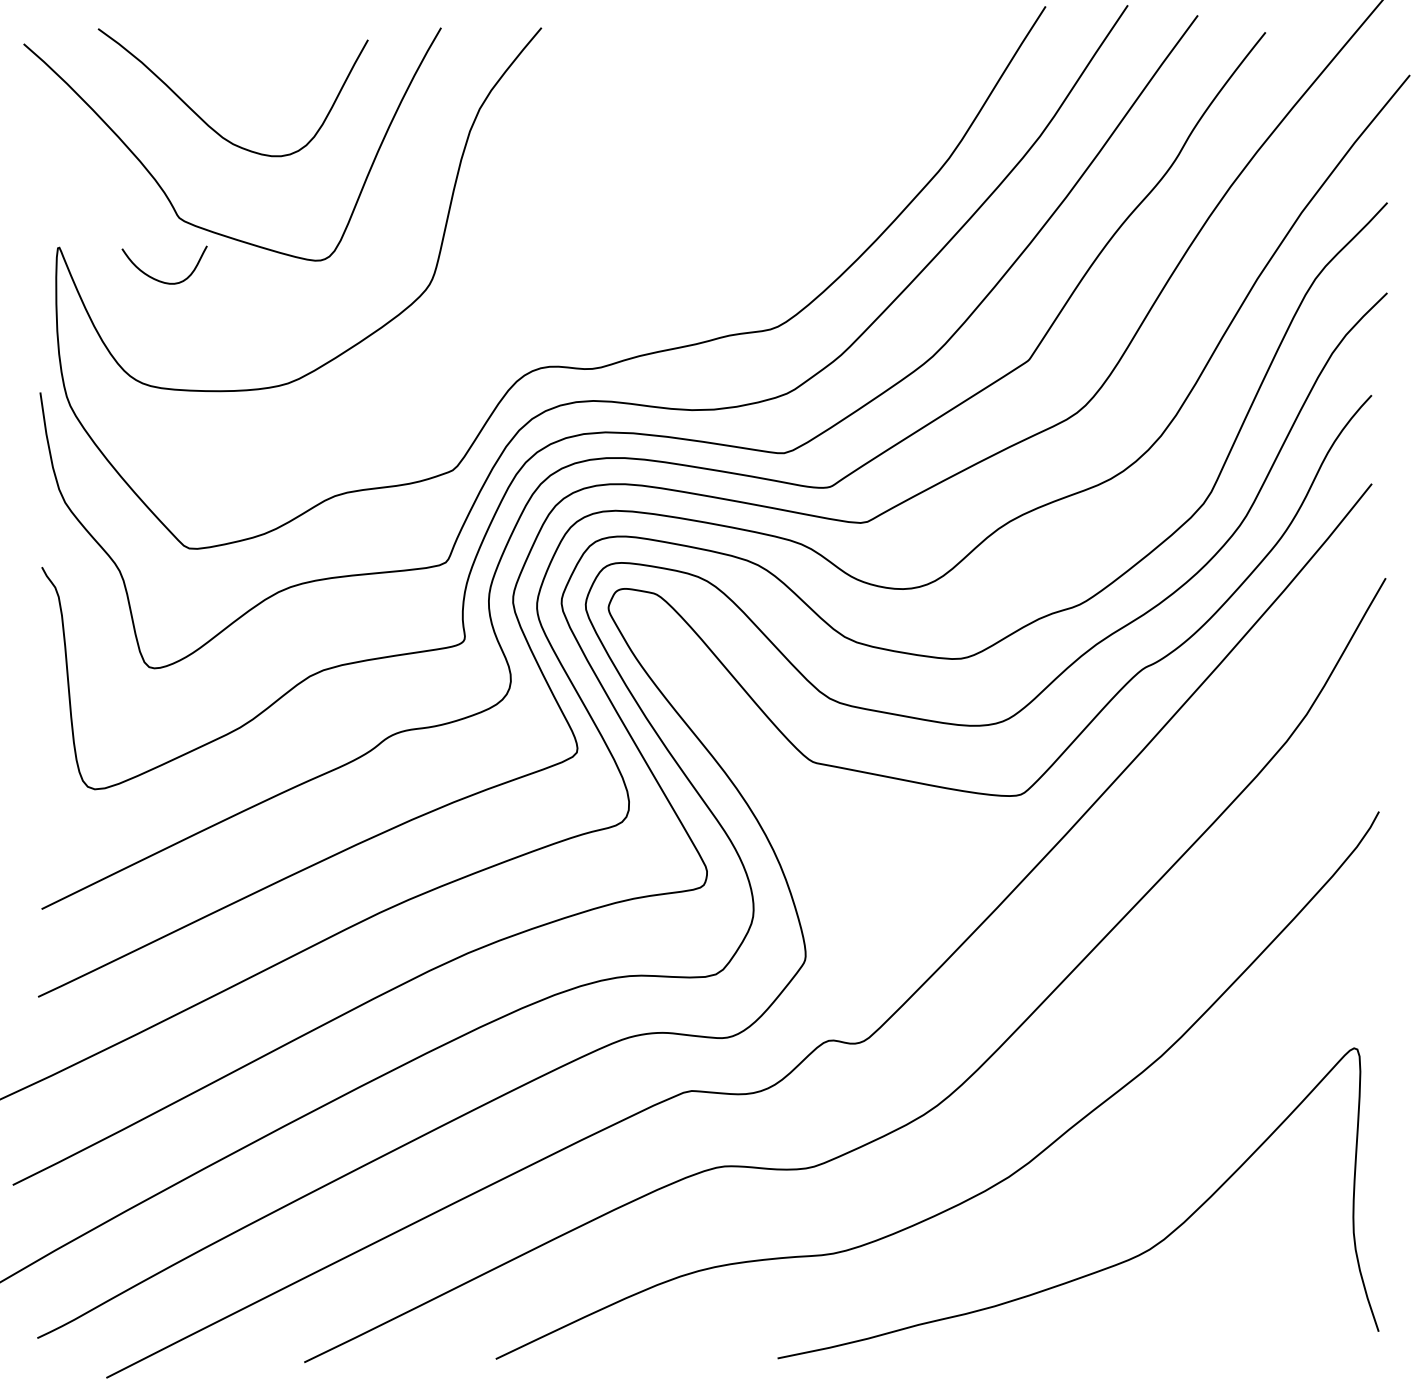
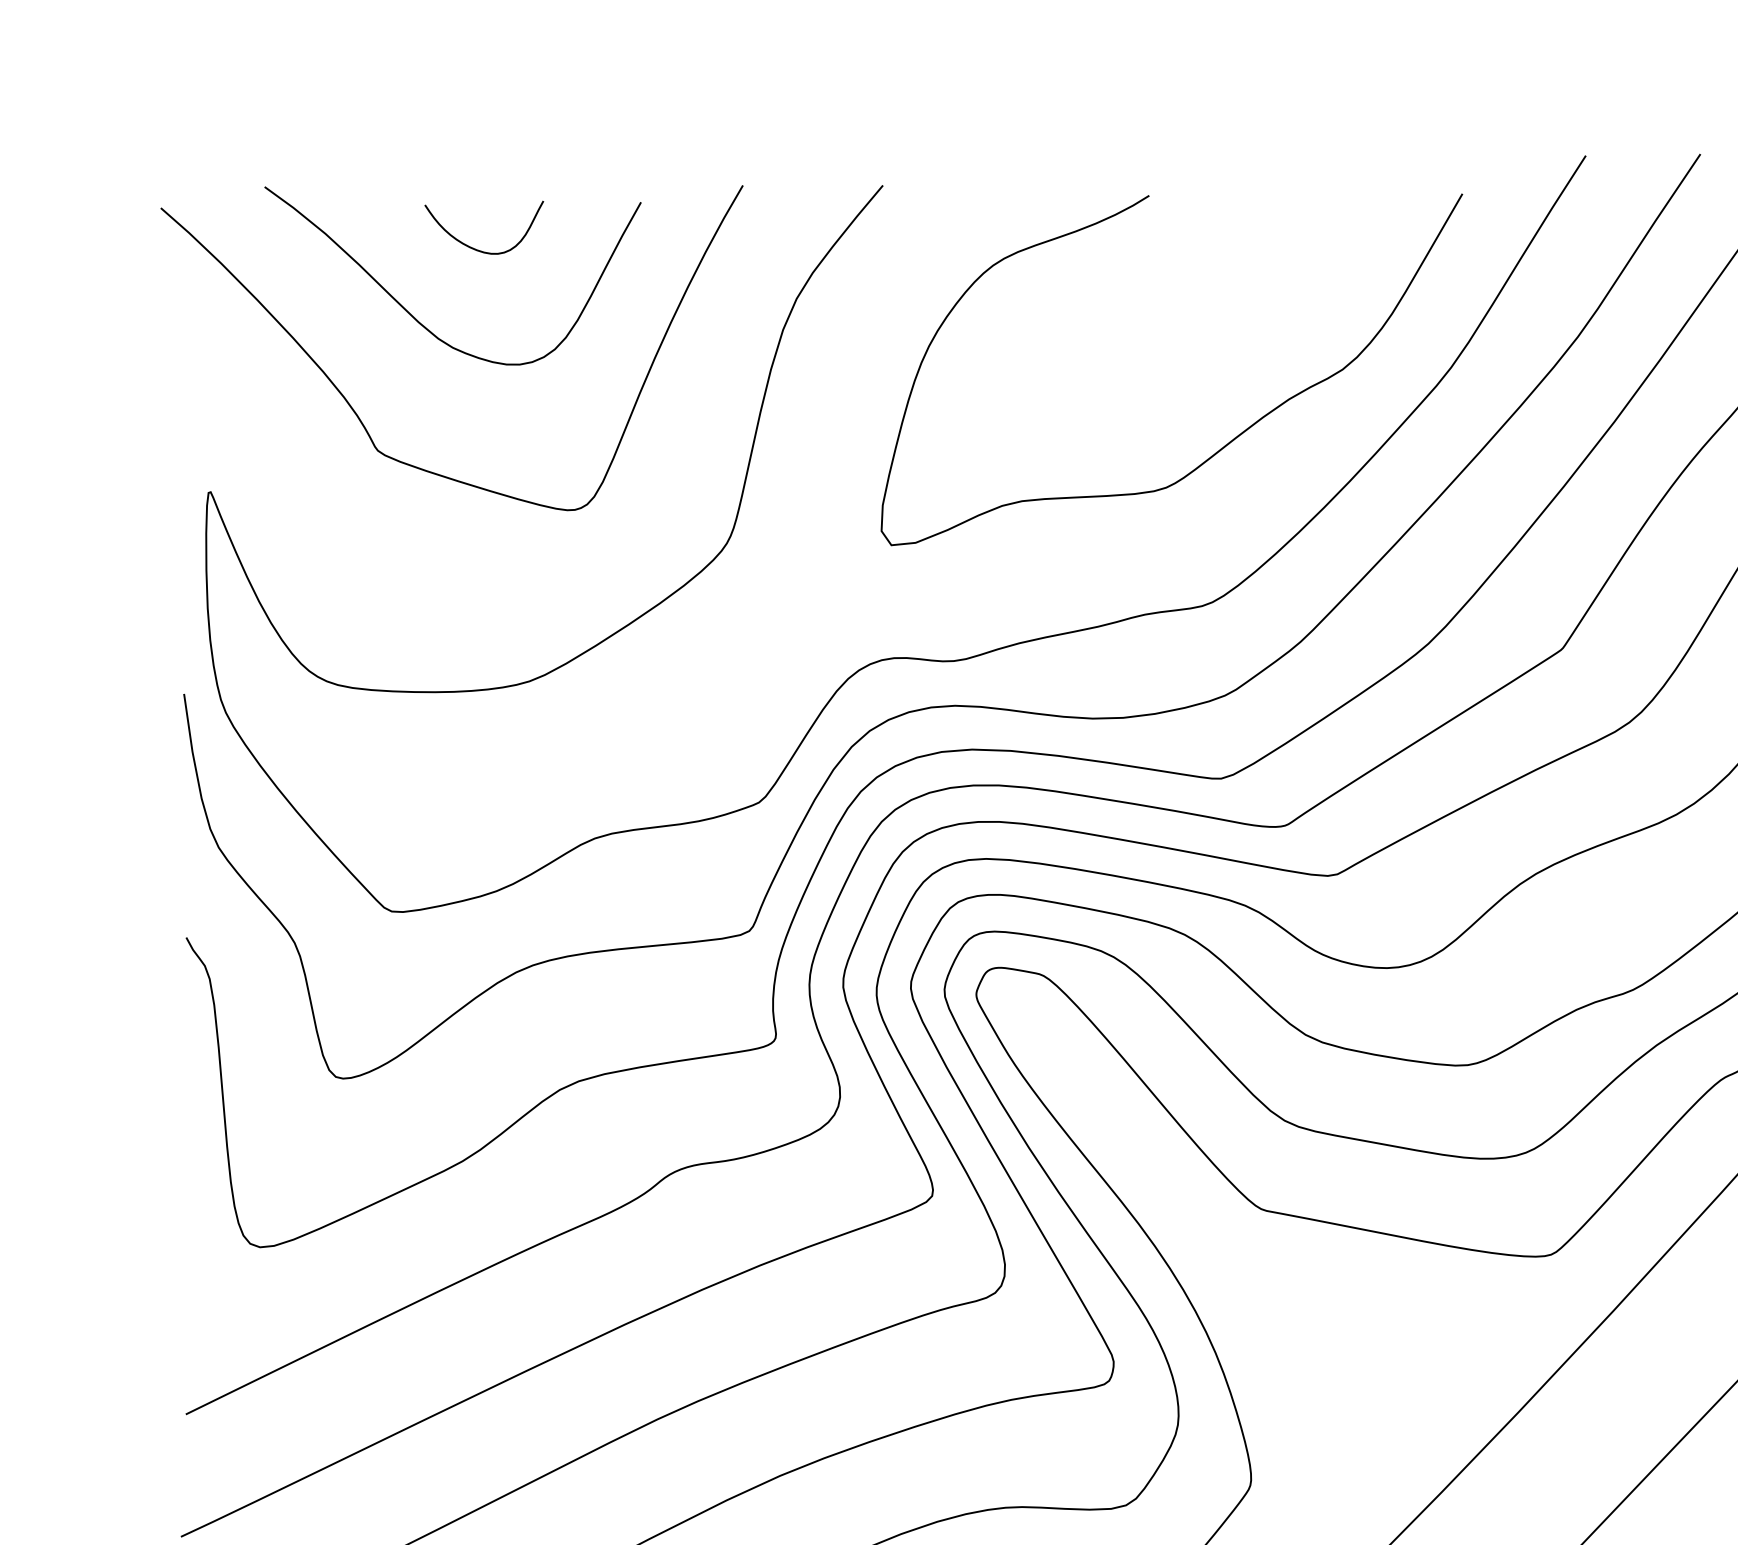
curve: (789, 211) -> (1228, 441), added
curve: (158, 279) -> (475, 247), moved

